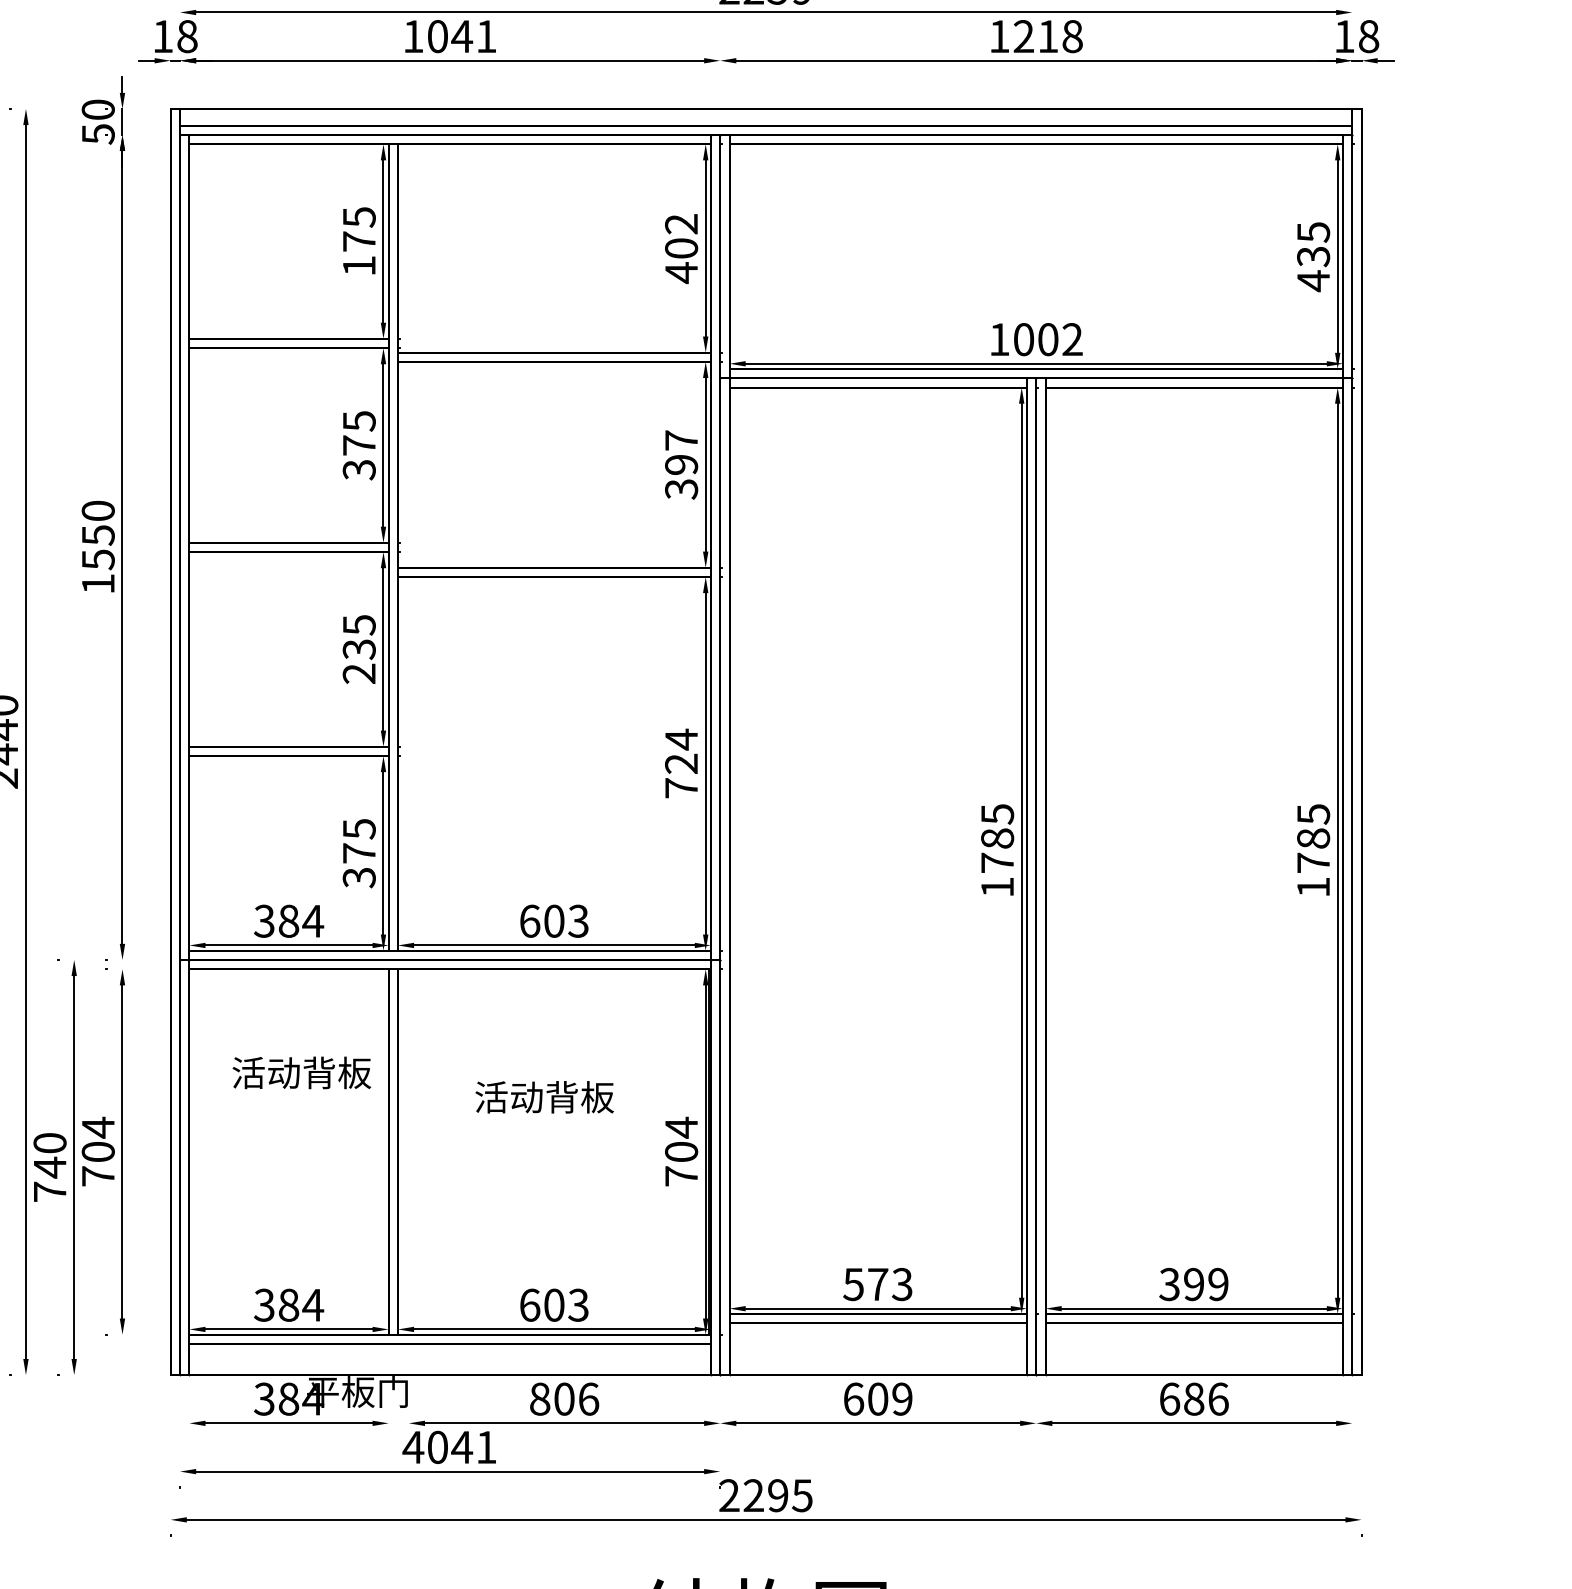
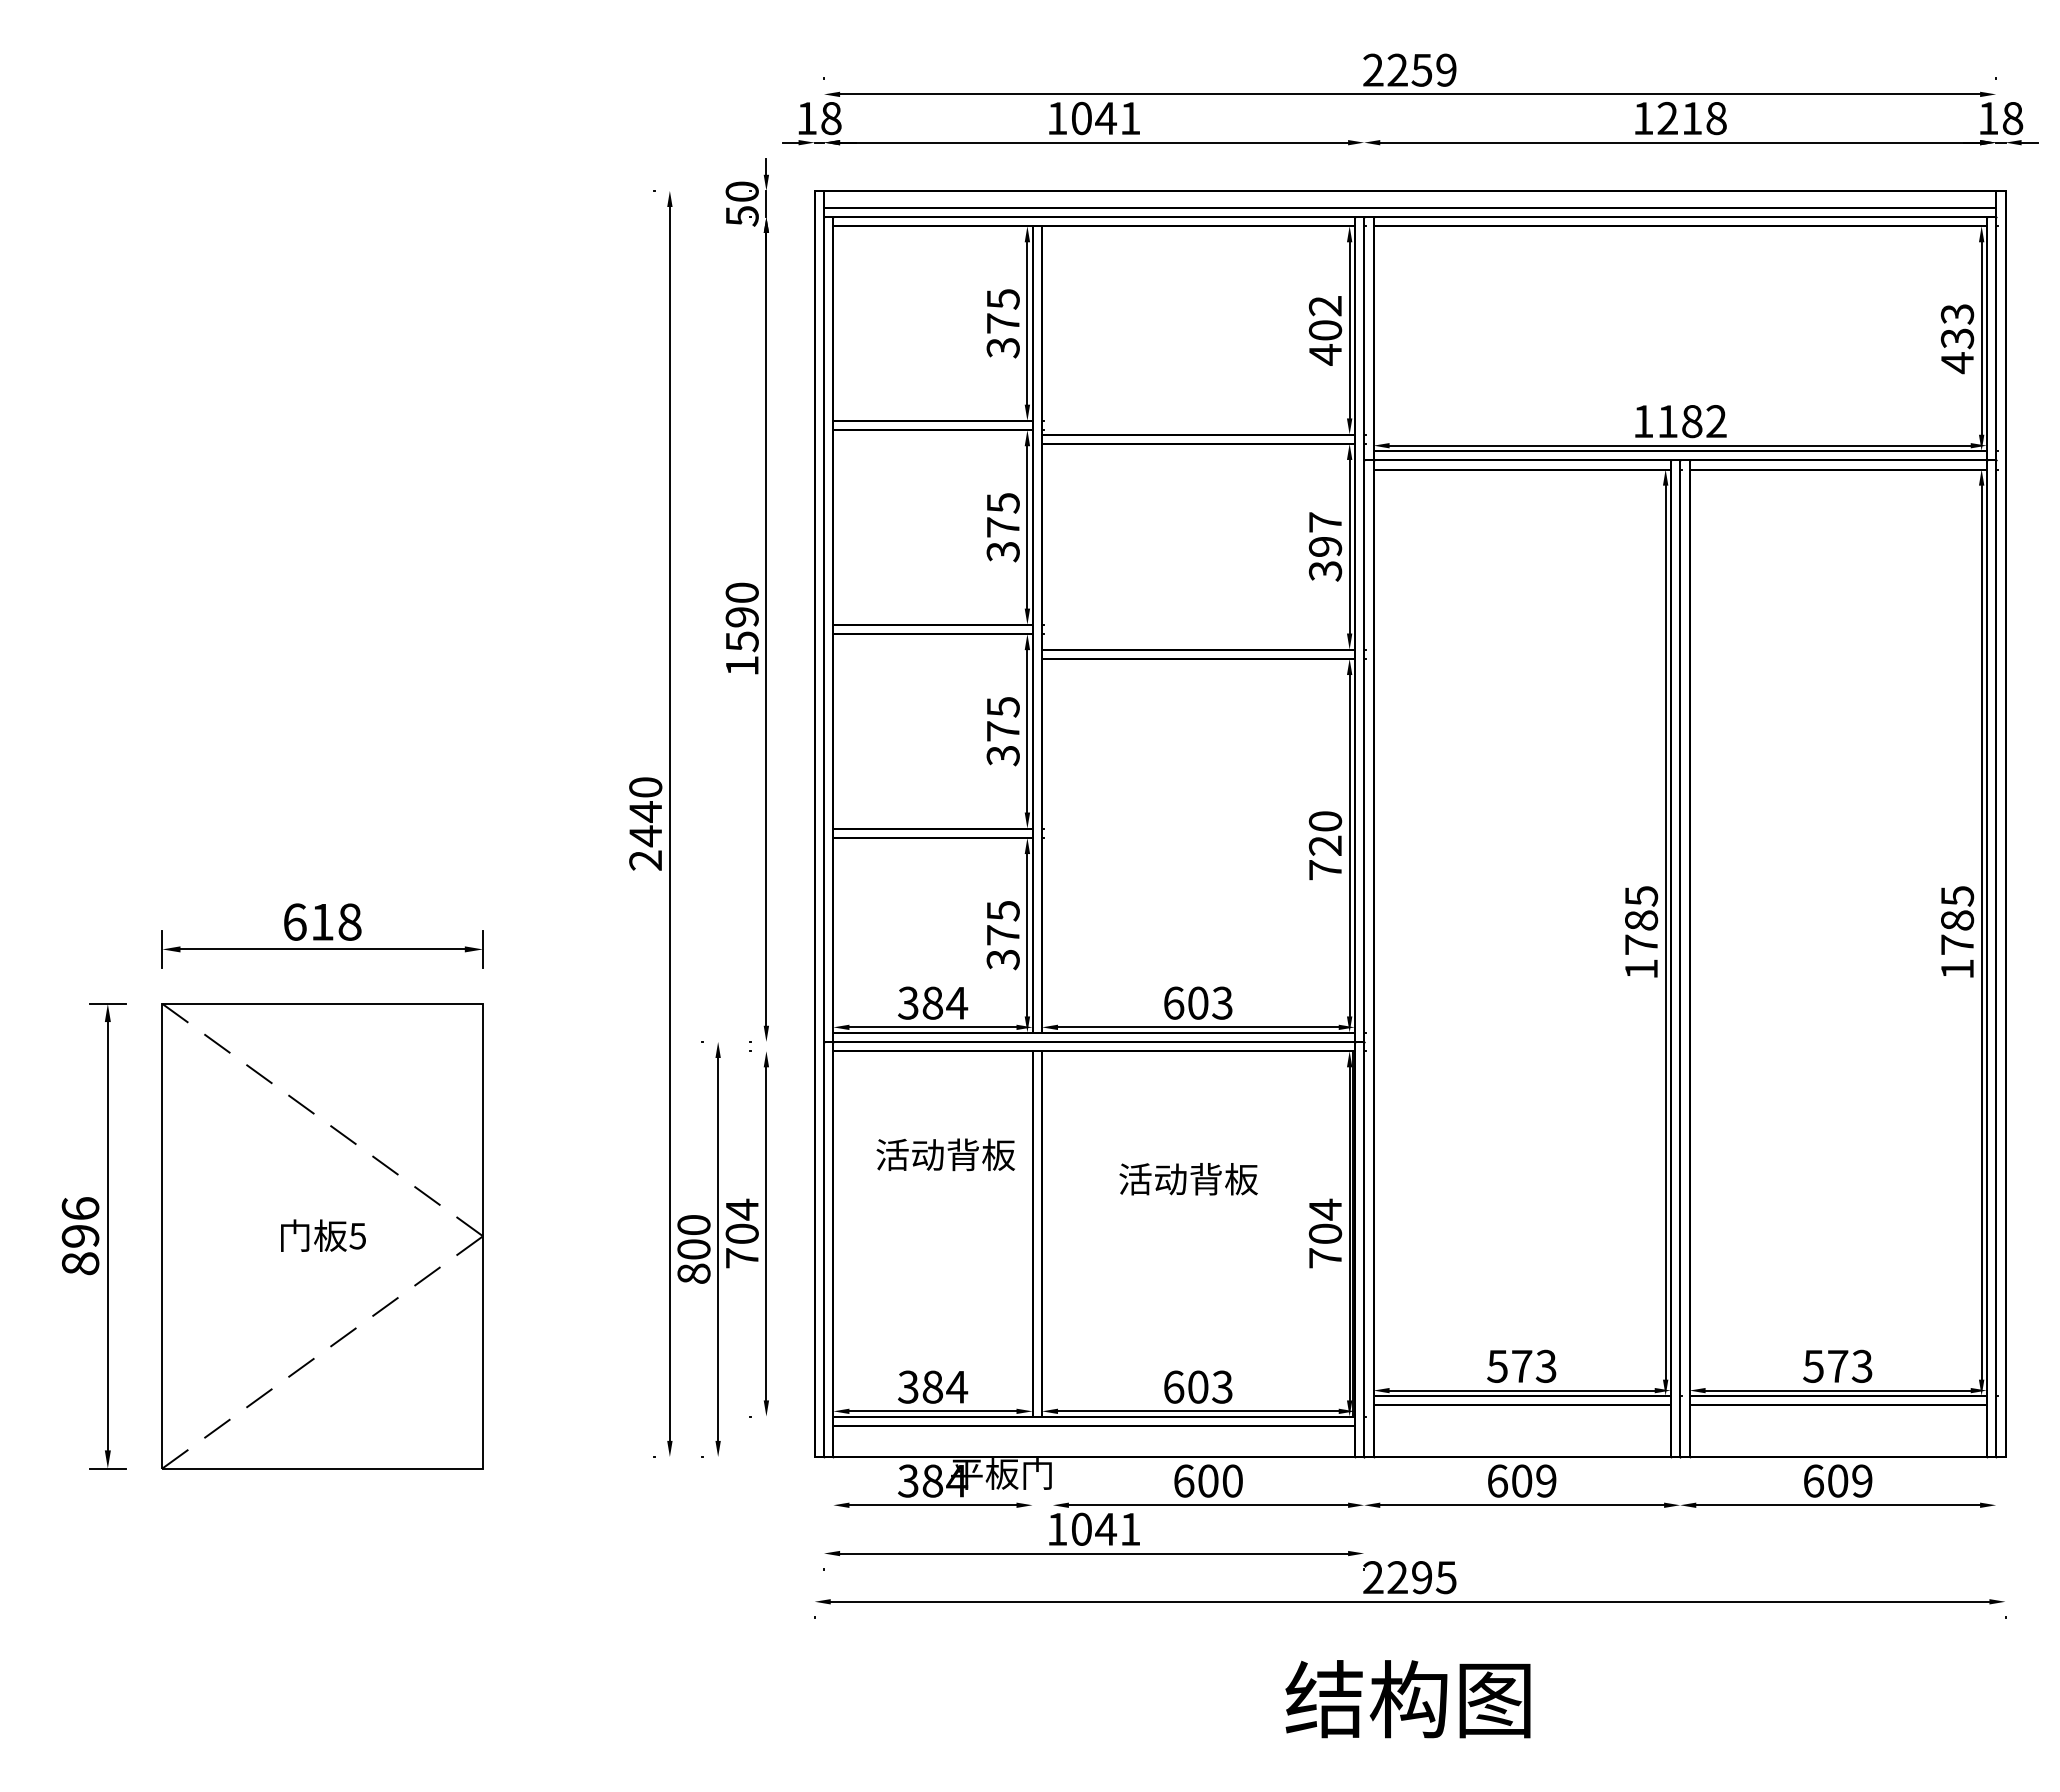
text: (1312, 232) -> (1956, 314), 435 -> 433
text: (358, 266) -> (1002, 348), 175 -> 375
text: (1036, 339) -> (1680, 421), 1002 -> 1182
text: (97, 535) -> (741, 617), 1550 -> 1590
text: (358, 661) -> (1002, 743), 235 -> 375
text: (681, 739) -> (1325, 821), 724 -> 720
text: (49, 1178) -> (693, 1260), 740 -> 800
text: (1193, 1284) -> (1837, 1366), 399 -> 573
text: (564, 1398) -> (1208, 1480), 806 -> 600
text: (1206, 1398) -> (1850, 1480), 686 -> 609
text: (413, 1447) -> (1057, 1529), 4041 -> 1041

